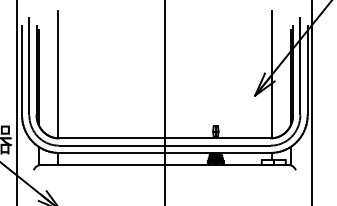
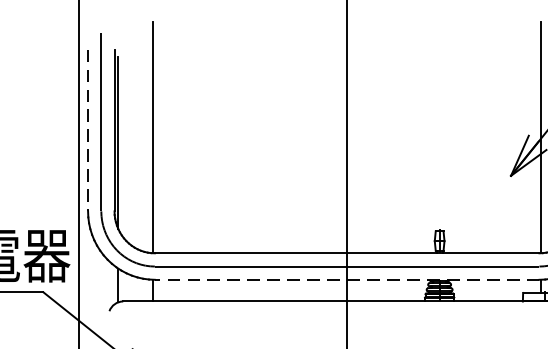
line: (22, 70) -> (88, 130), solid -> dashed
line: (164, 152) -> (346, 278), solid -> dashed

